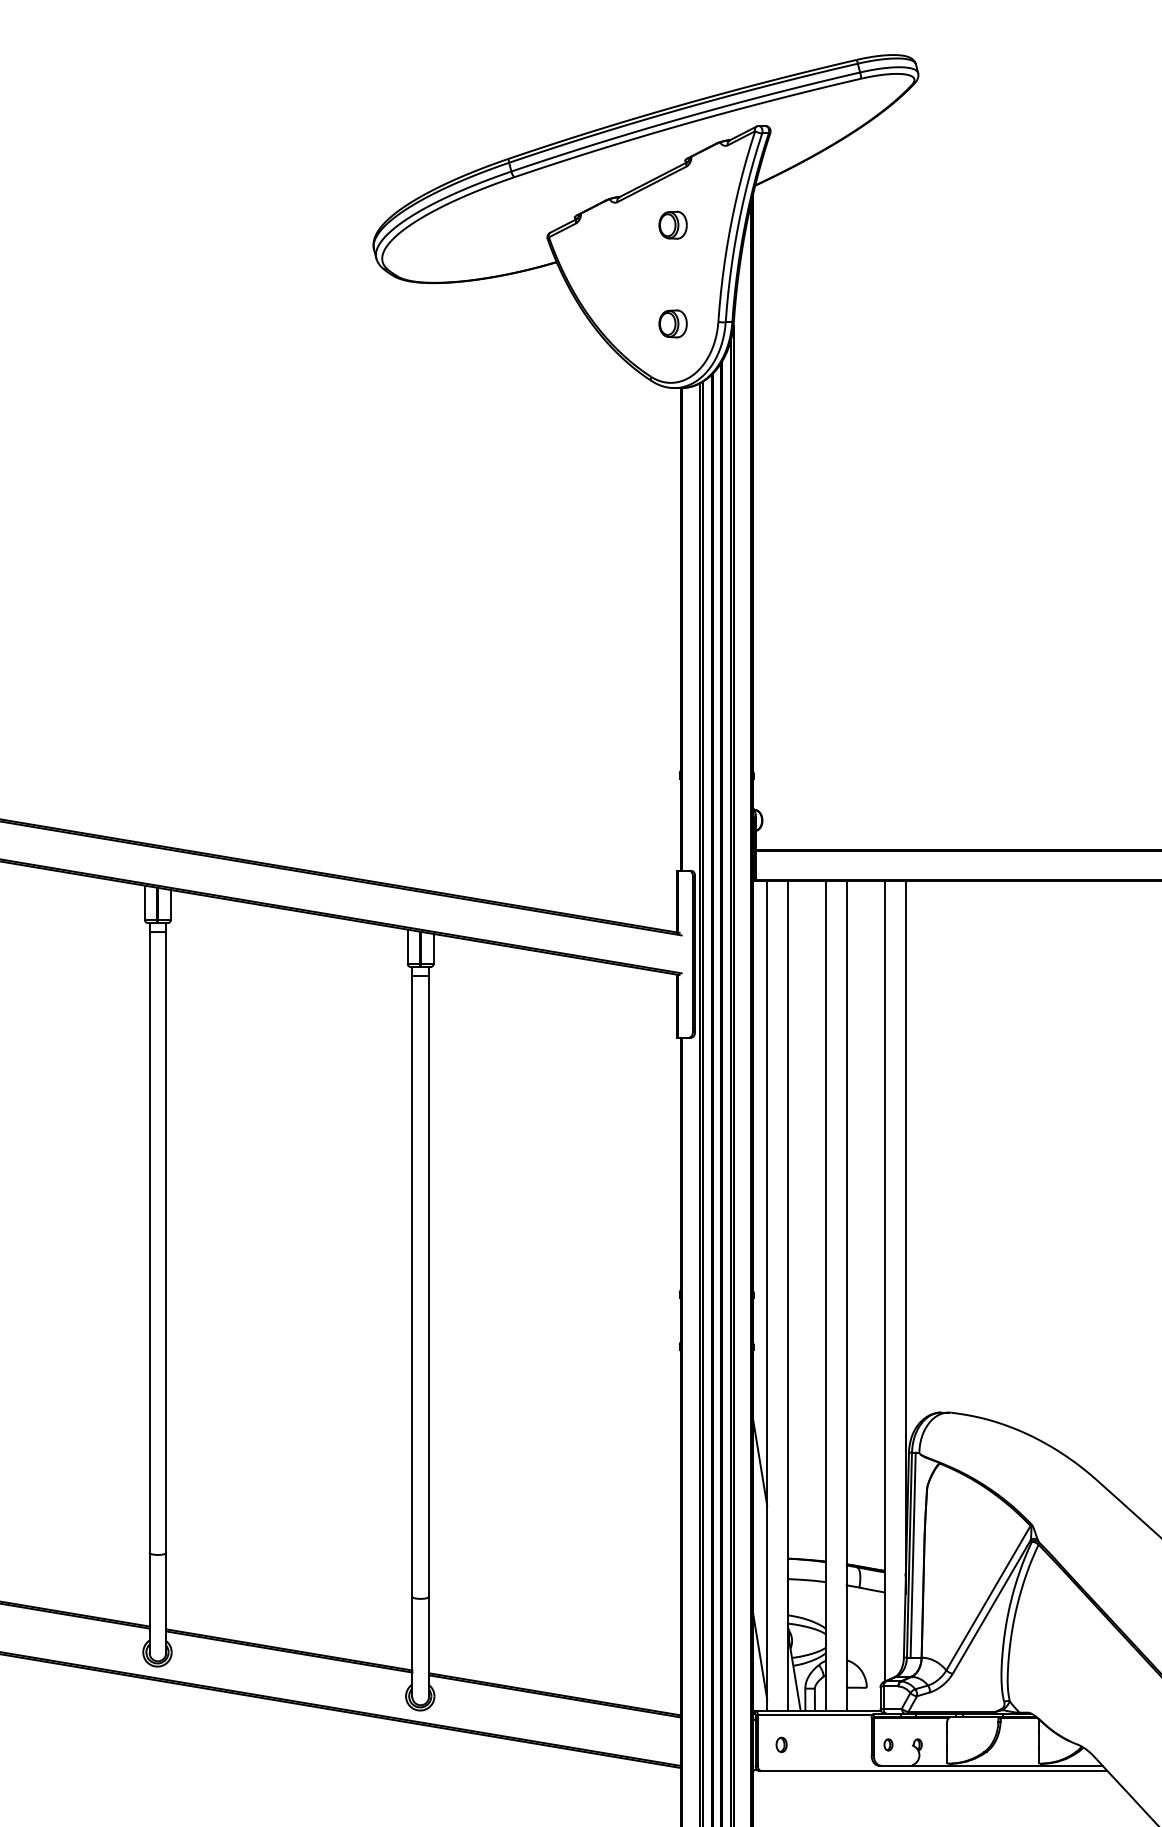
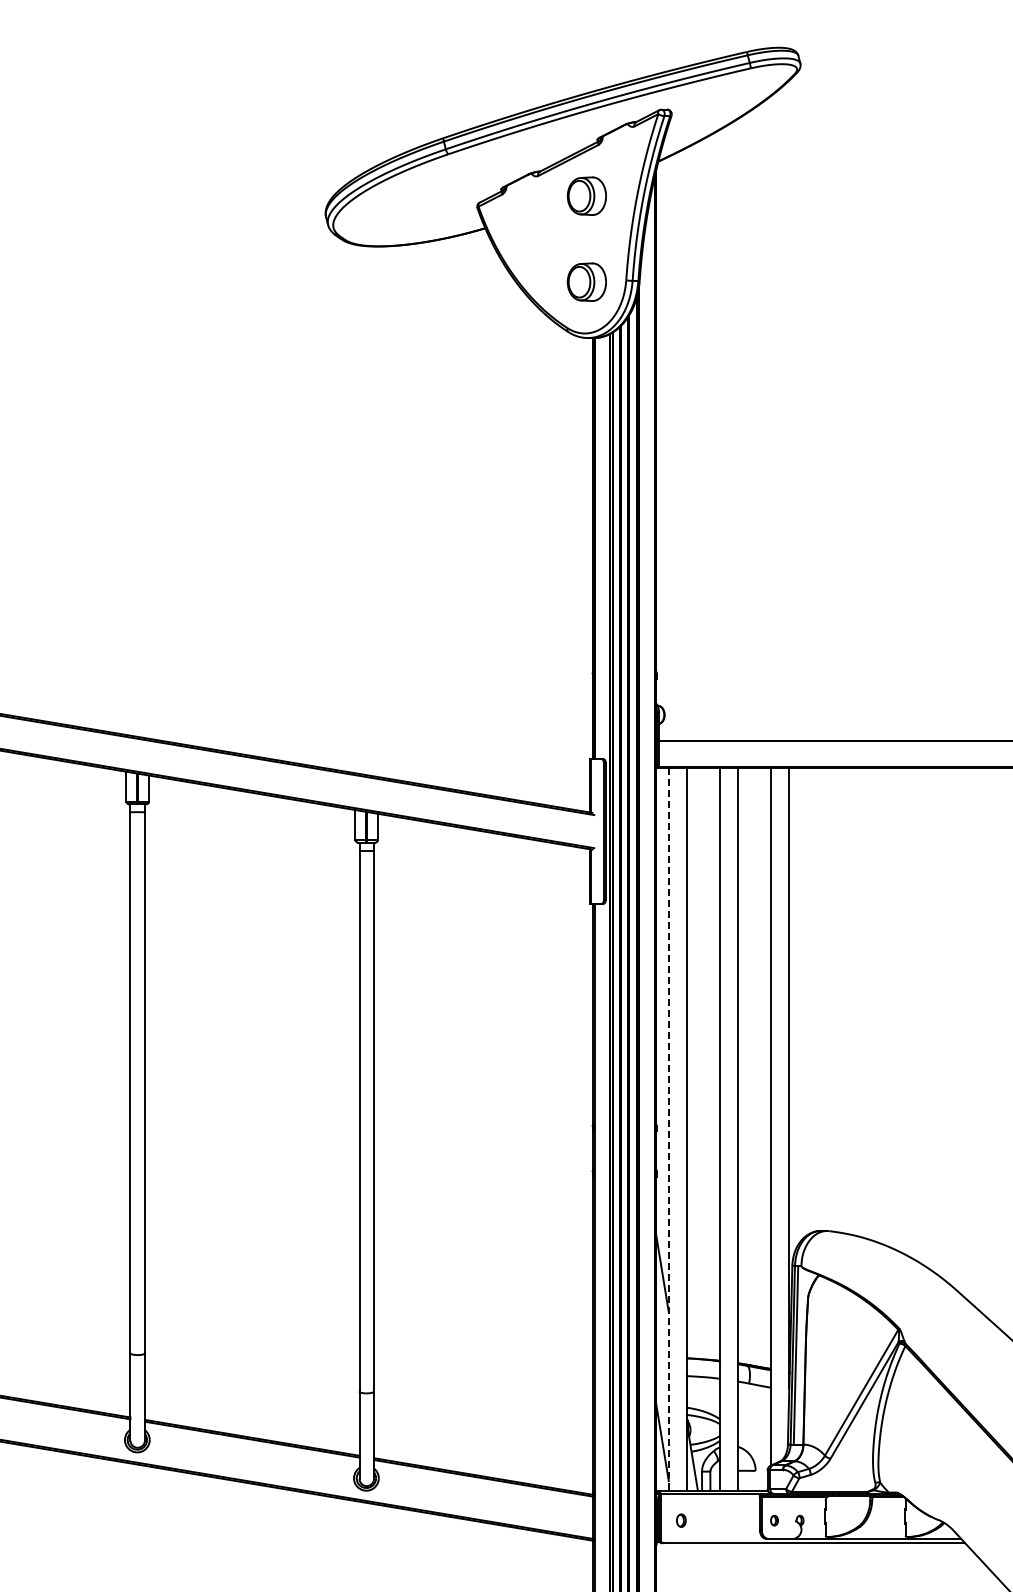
part: (672, 224) -> (586, 195), size x1.6
part: (672, 323) -> (586, 281), size x1.6
line: (766, 1296) -> (668, 1129), solid -> dashed

